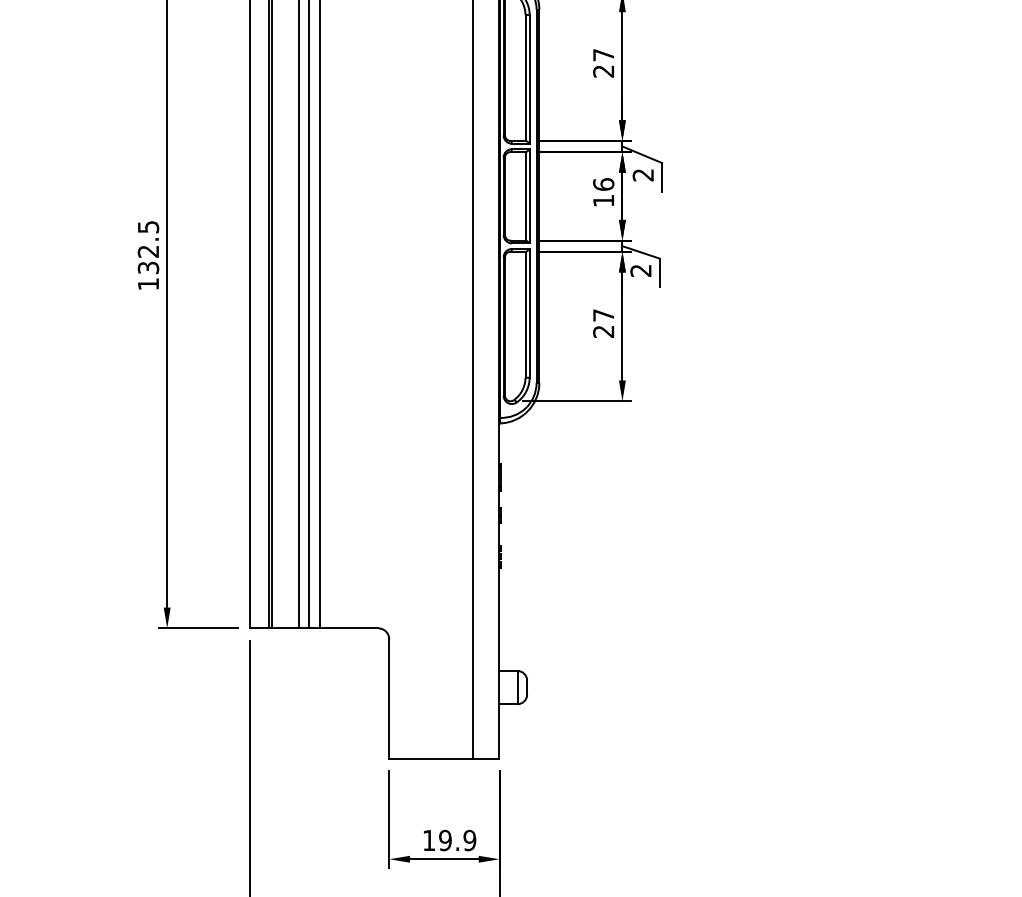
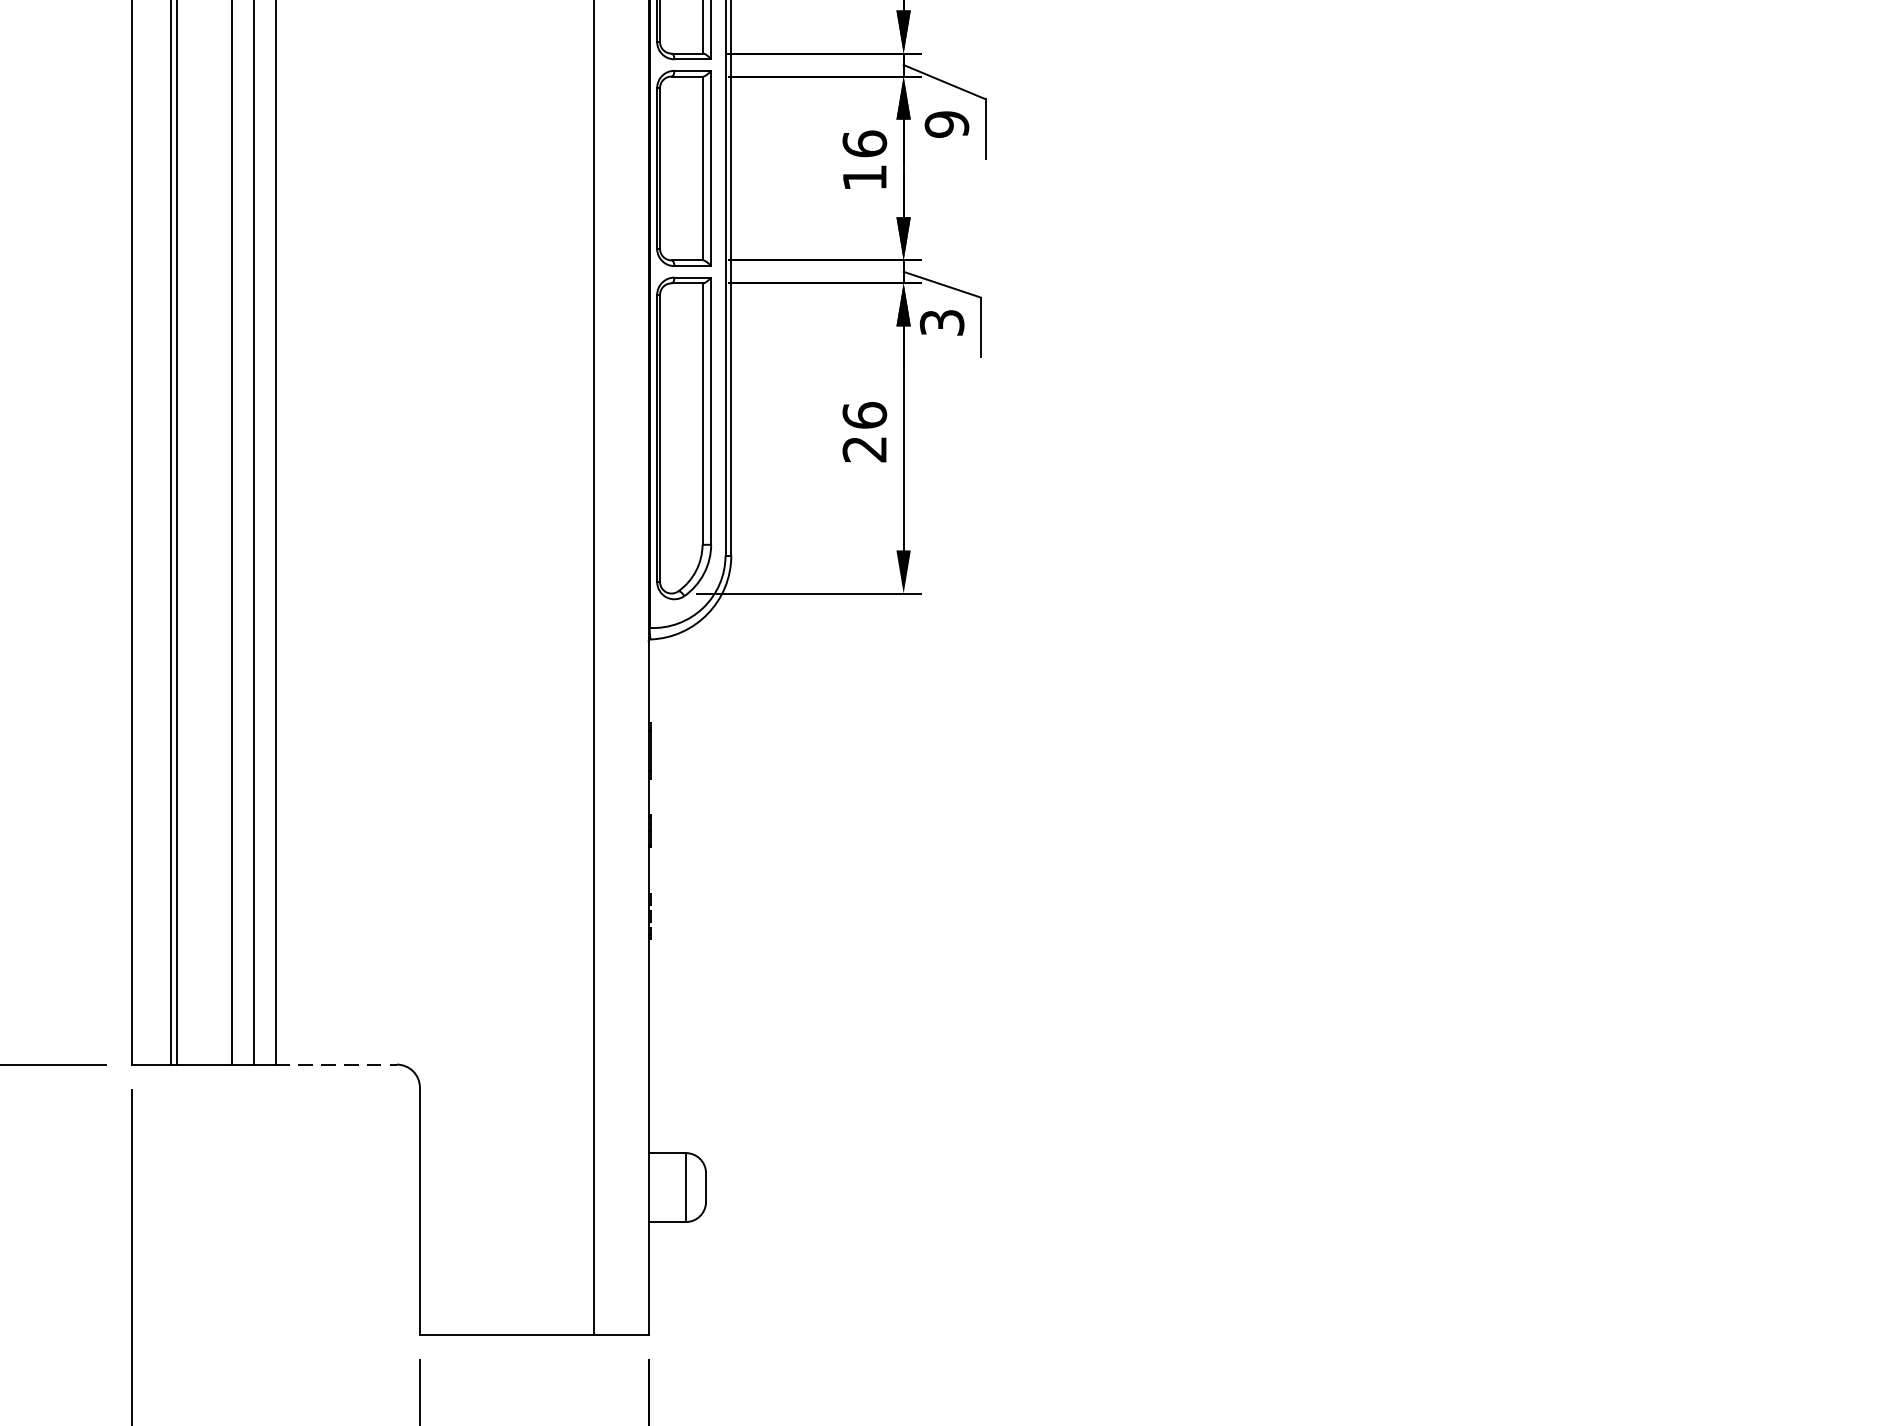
text: (643, 174) -> (947, 123), 2 -> 9
text: (640, 270) -> (941, 322), 2 -> 3
text: (603, 315) -> (864, 415), 27 -> 26
line: (349, 628) -> (337, 1064), solid -> dashed

